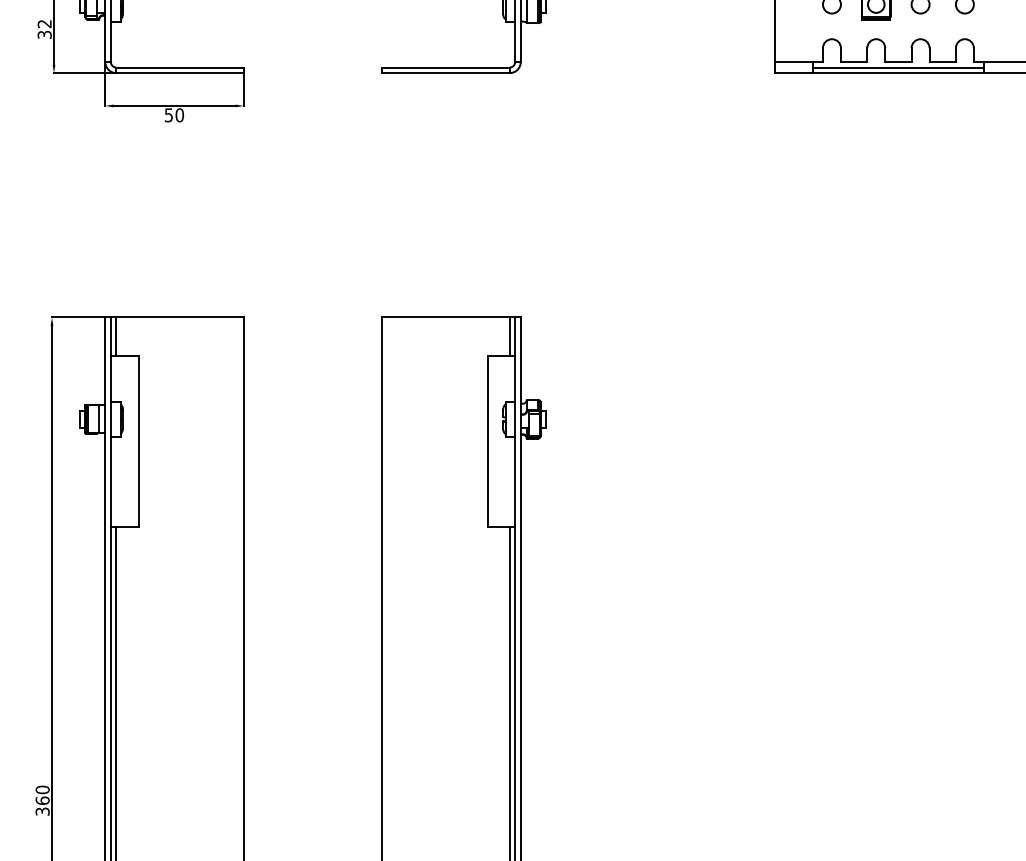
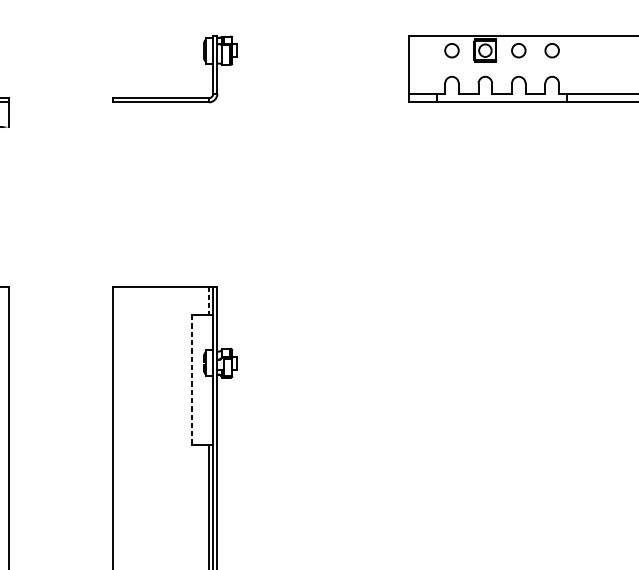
line: (898, 67) -> (502, 98), removed
line: (509, 337) -> (208, 301), solid -> dashed
line: (487, 441) -> (192, 380), solid -> dashed

